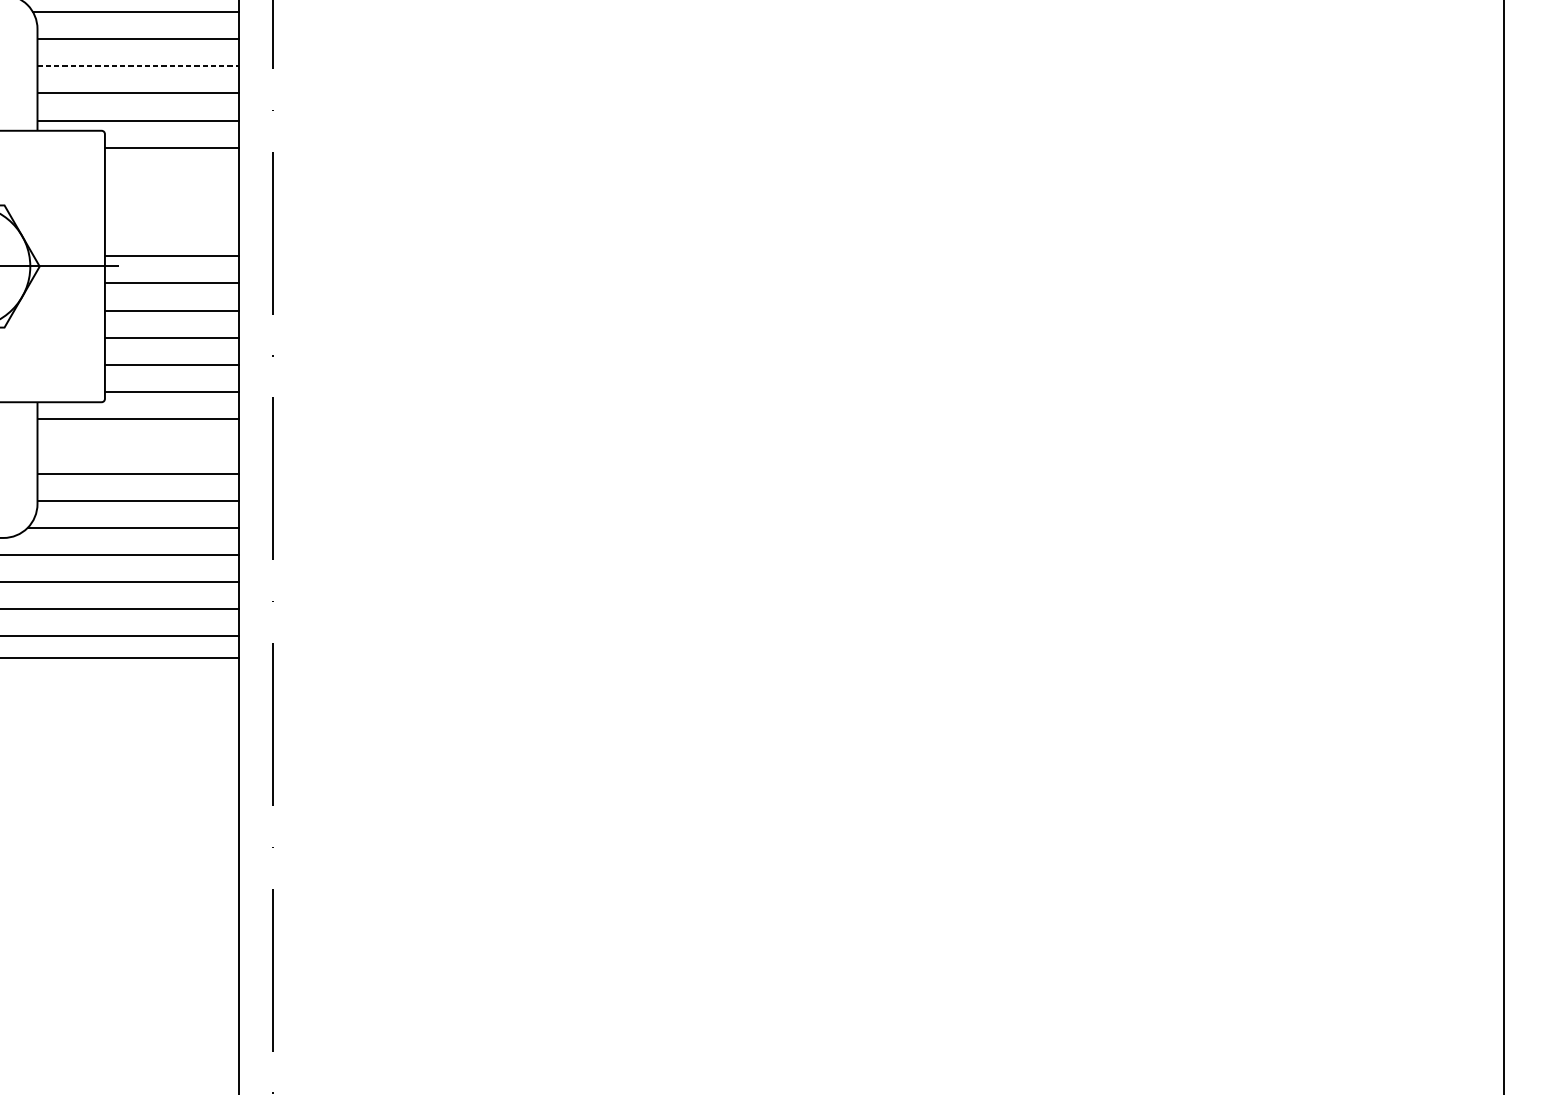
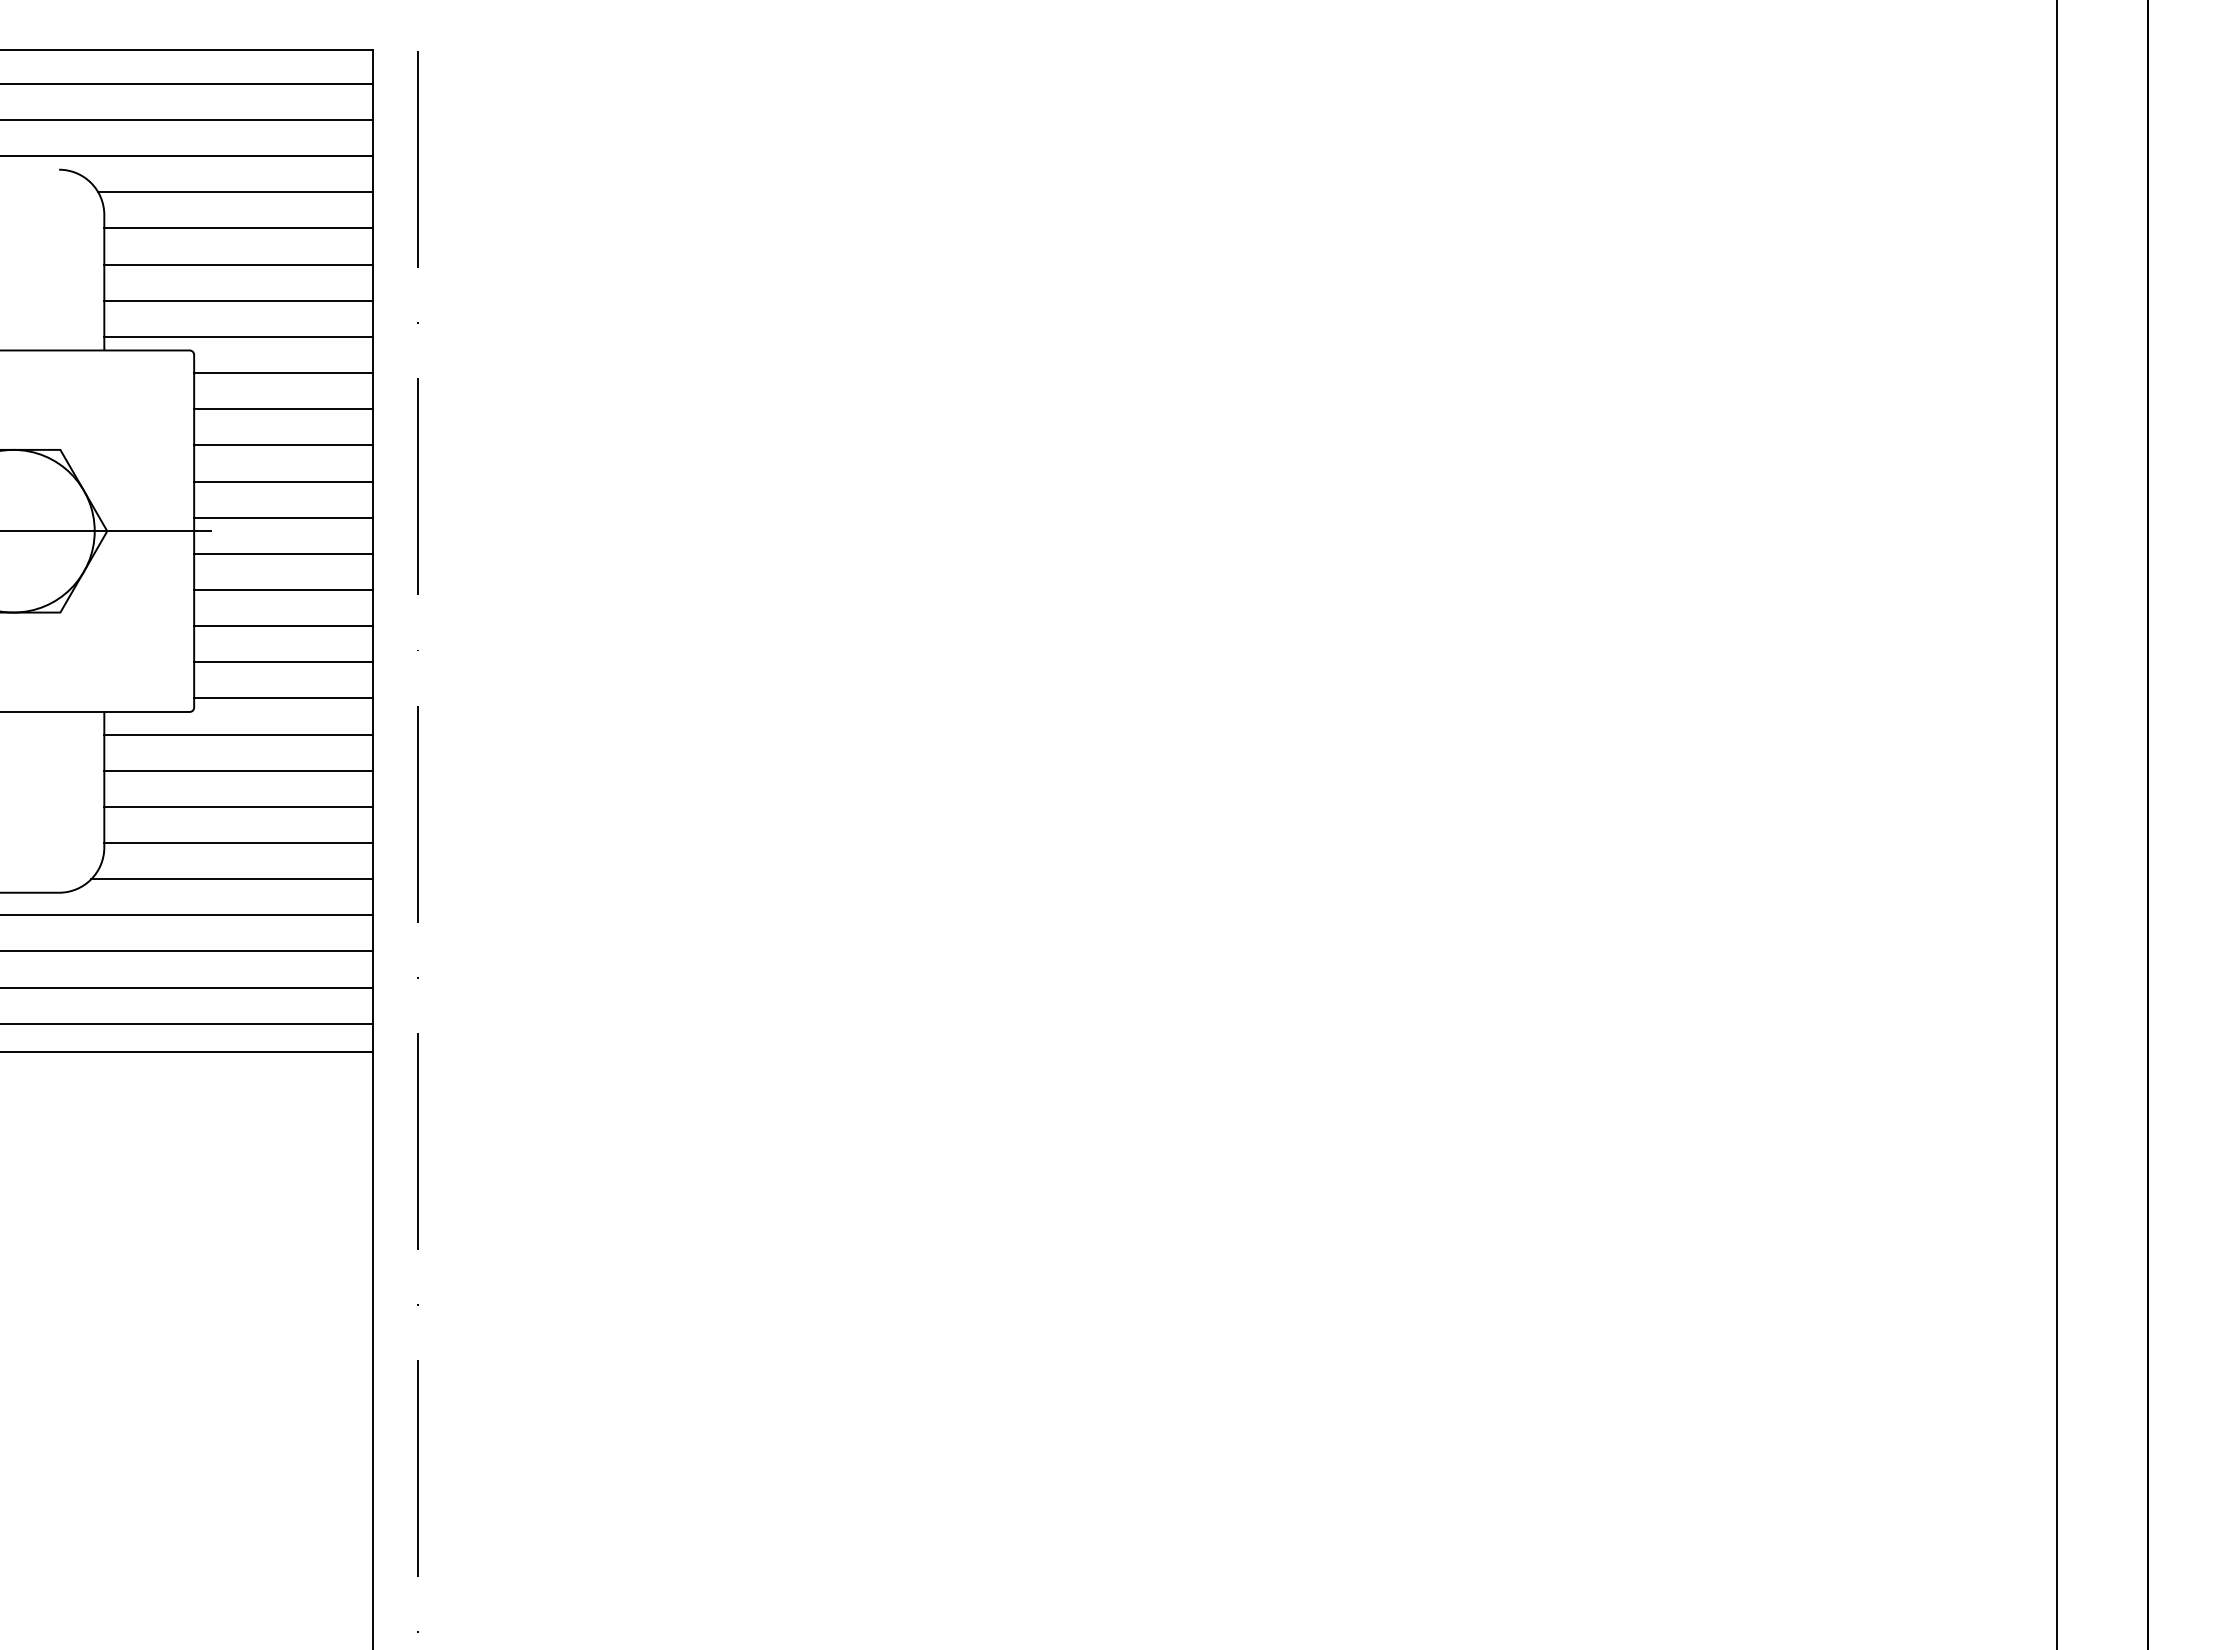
line: (138, 66) -> (238, 264), dashed -> solid
line: (172, 175) -> (283, 409), added
line: (172, 202) -> (283, 445), added
line: (172, 229) -> (283, 481), added
line: (138, 446) -> (238, 770), added

